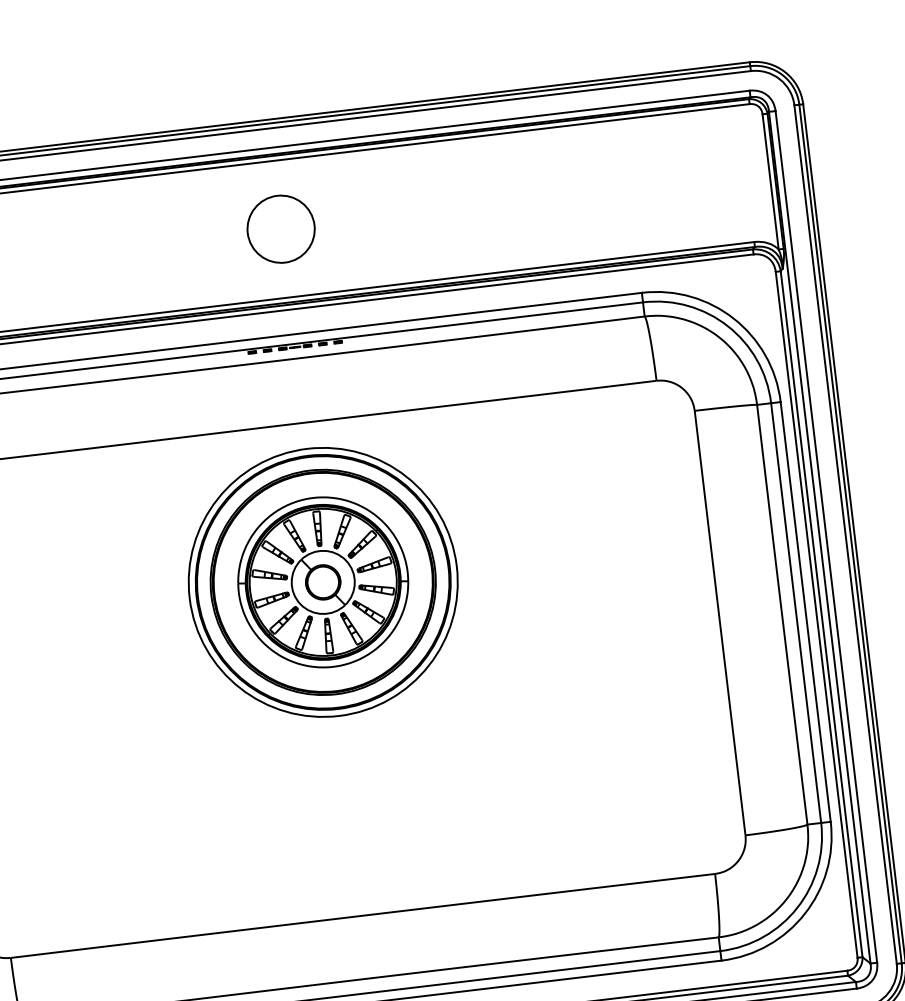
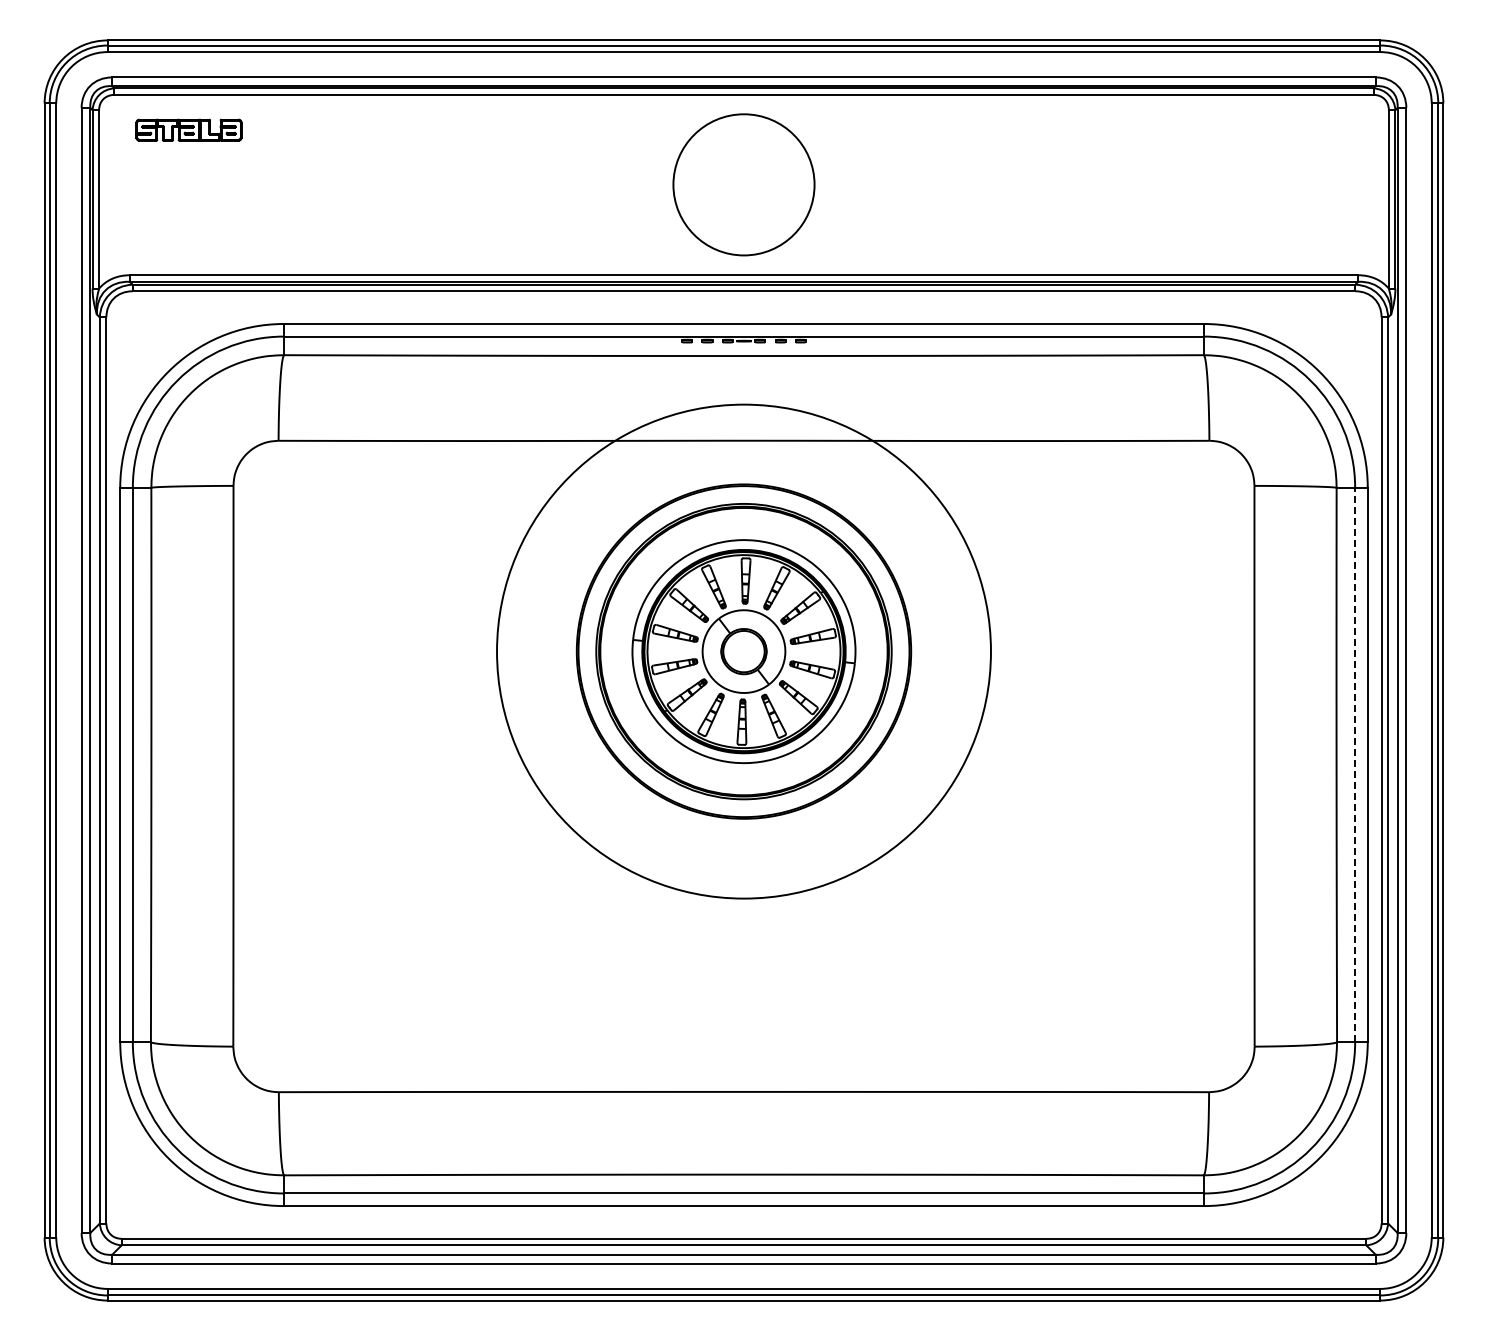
circle: (280, 229) -> (743, 185), size x1.6
circle: (322, 582) -> (743, 651), size x1.4
line: (796, 612) -> (1355, 764), solid -> dashed

